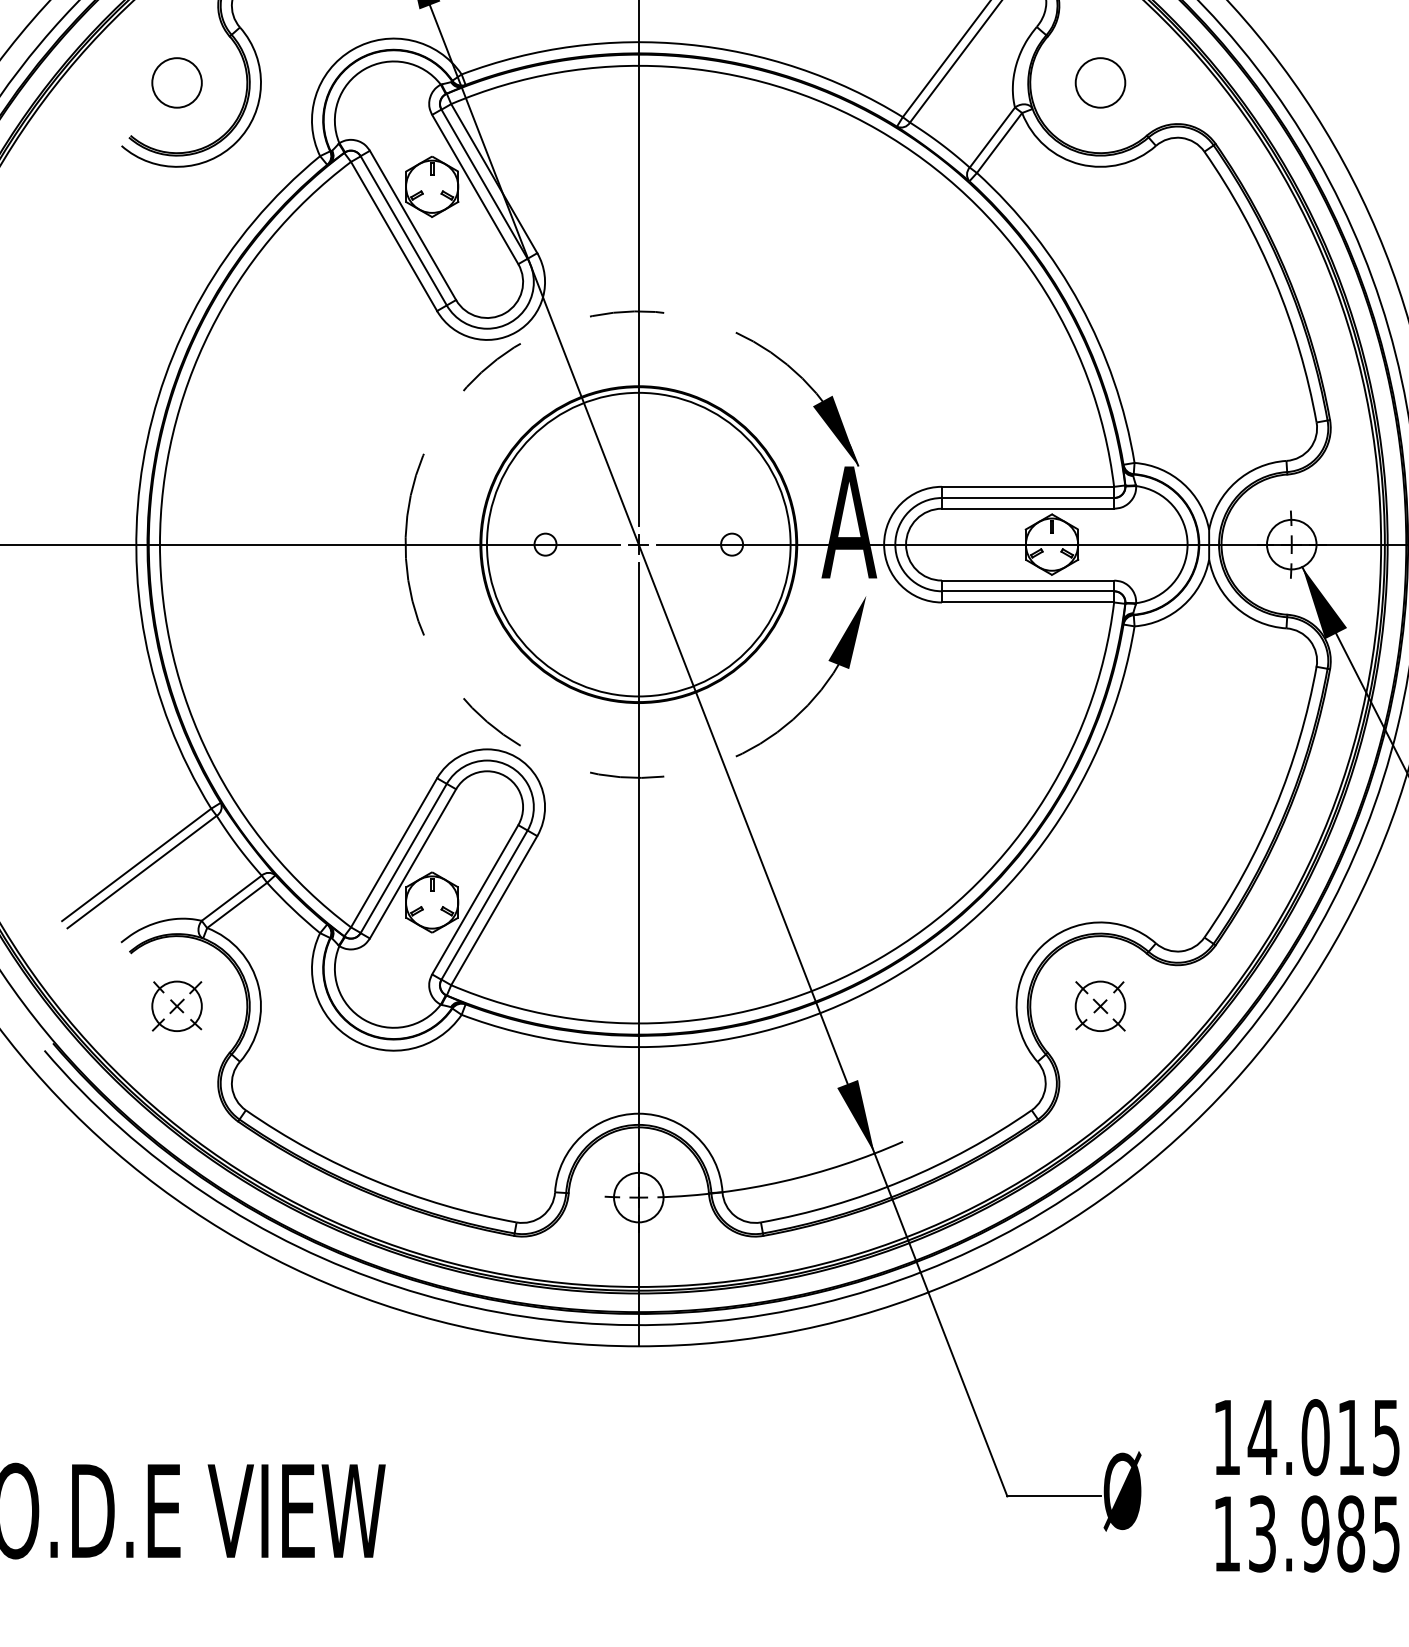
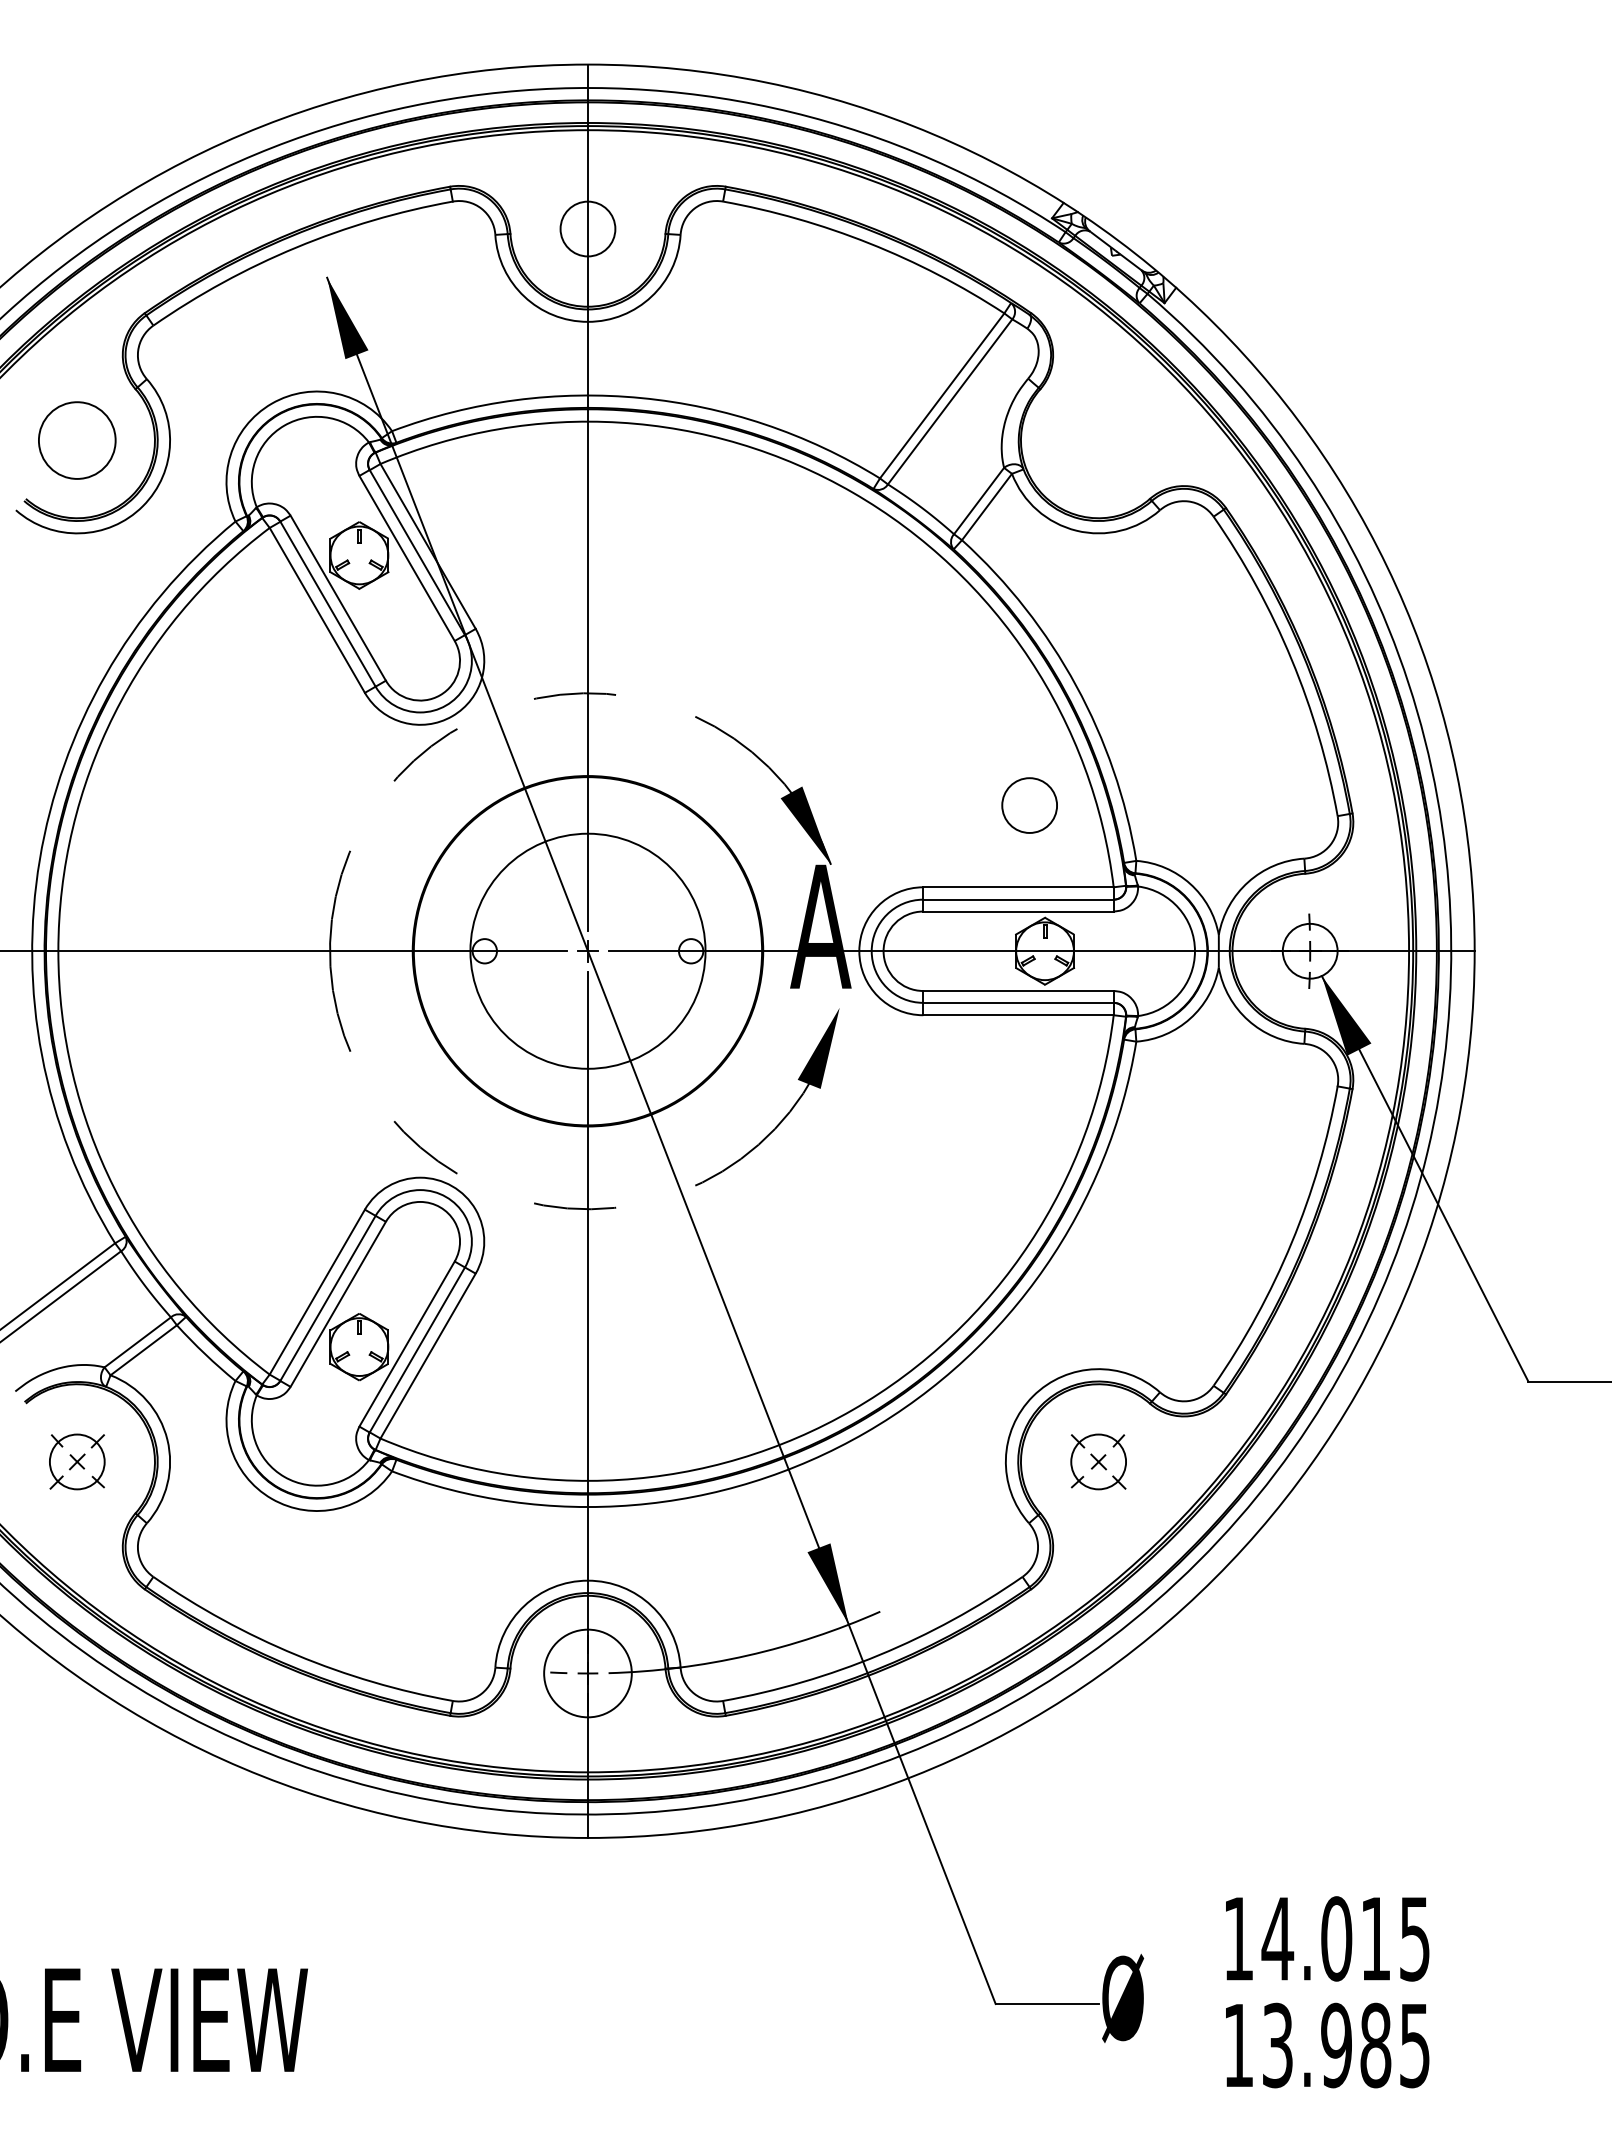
circle: (176, 82) -> (76, 440), size x1.4
circle: (1100, 82) -> (1029, 805), moved
circle: (638, 544) -> (587, 951), size x0.7
circle: (638, 1197) -> (587, 1673), size x1.6

